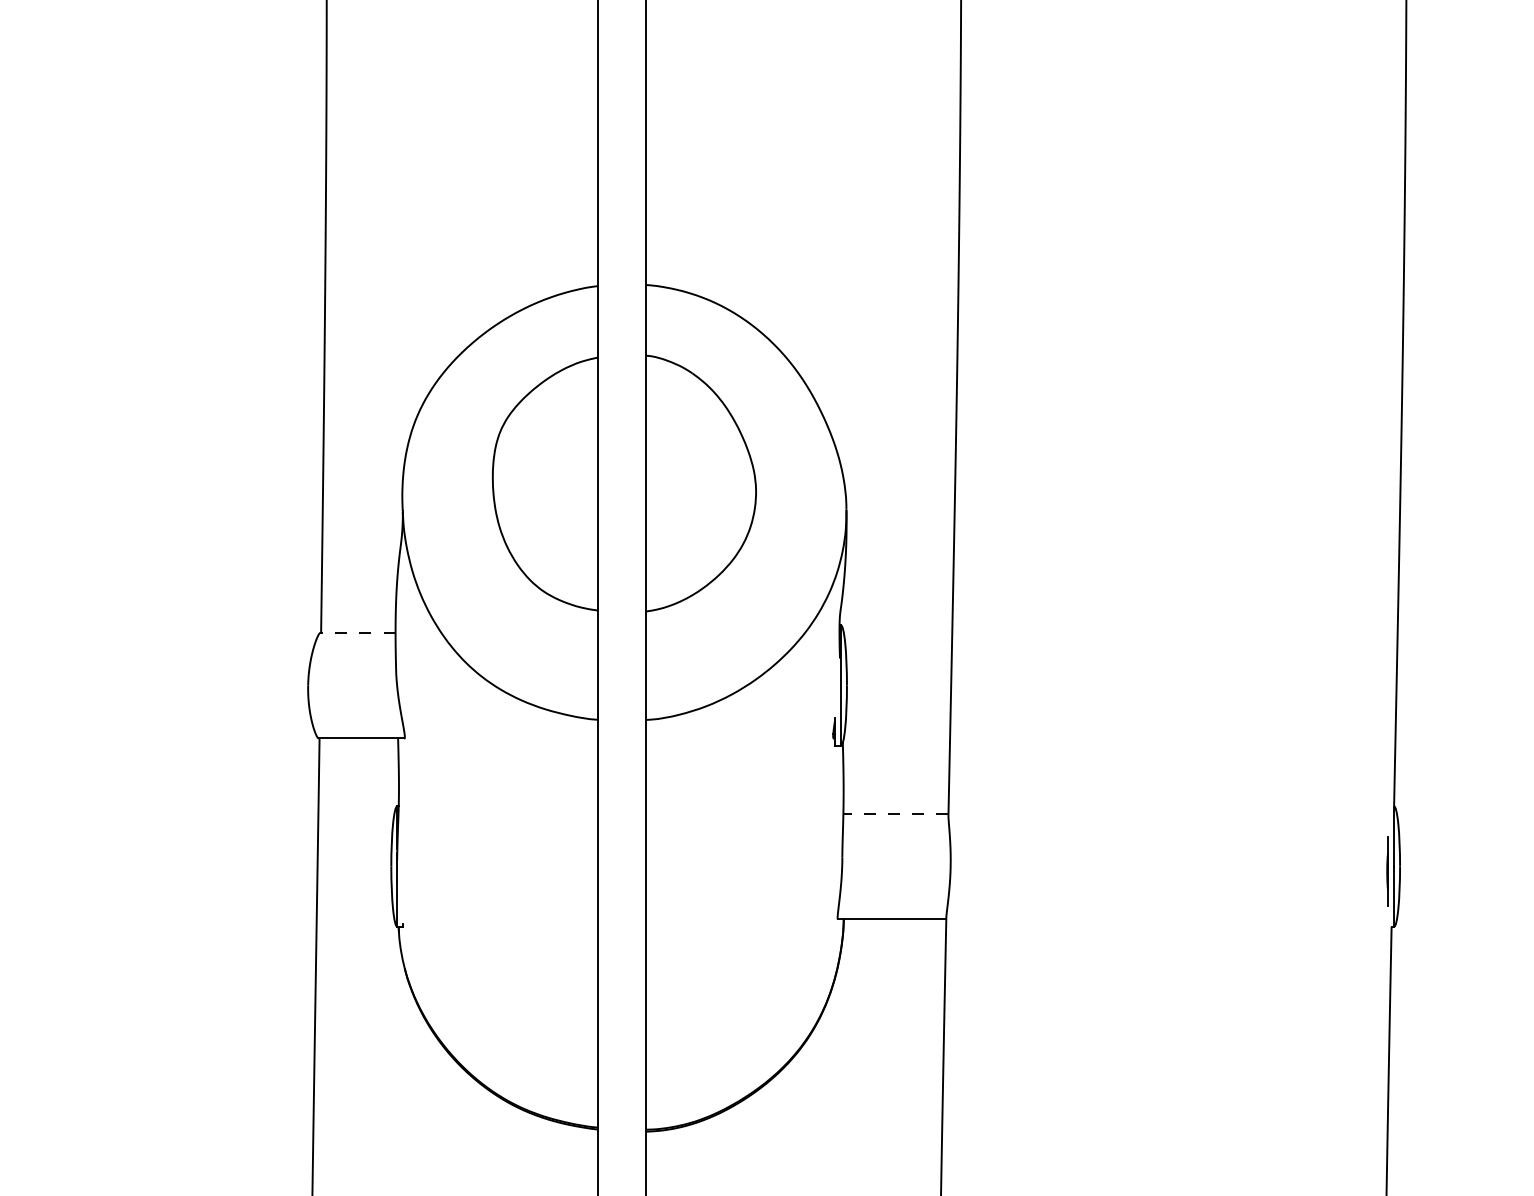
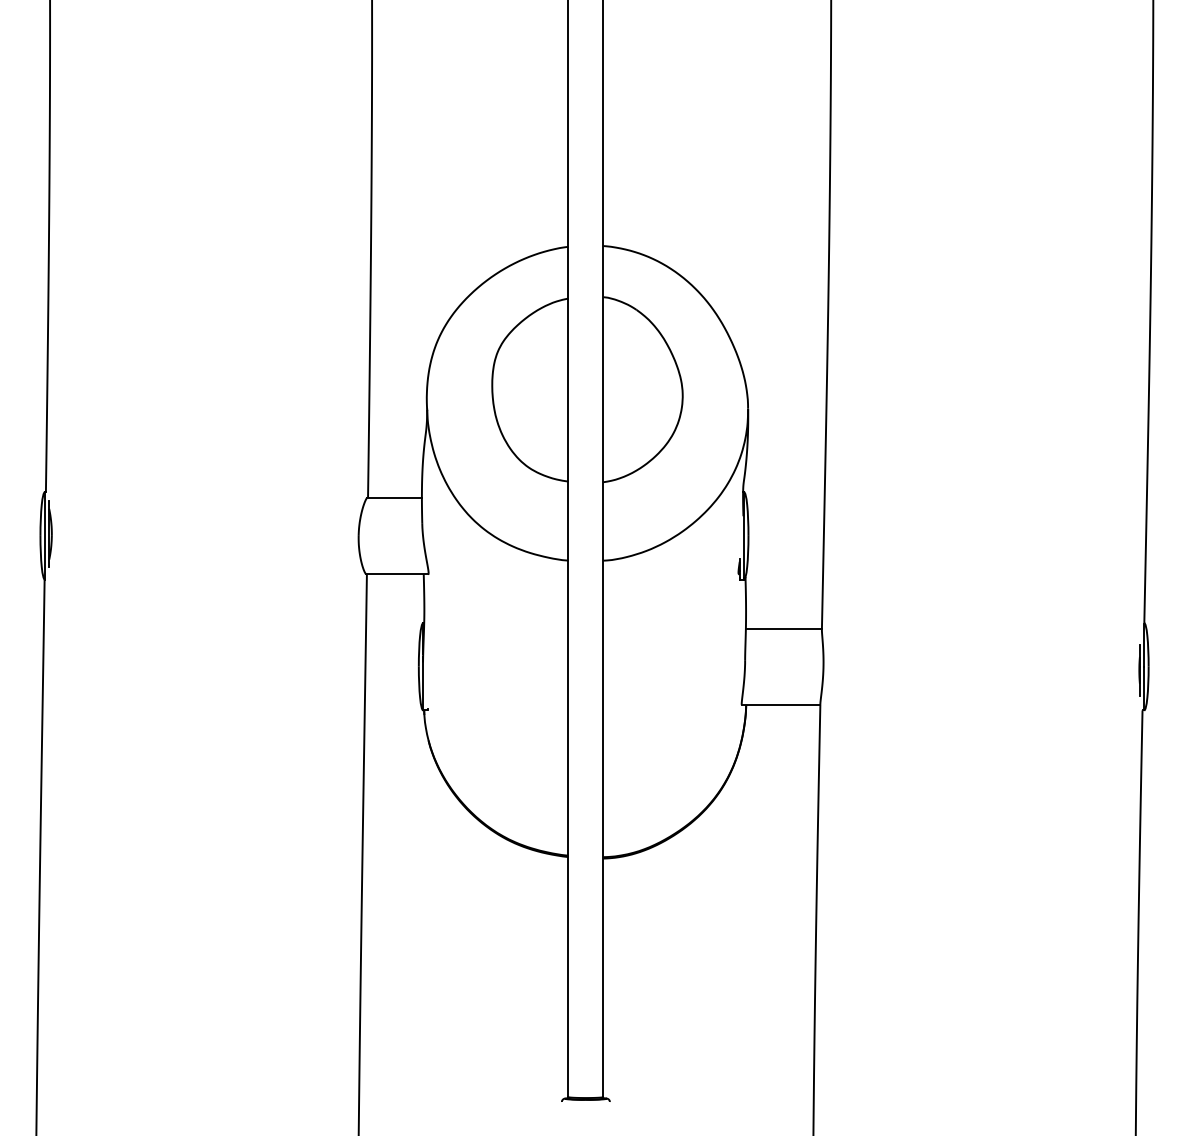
line: (357, 632) -> (394, 497), dashed -> solid
line: (895, 813) -> (783, 628), dashed -> solid

